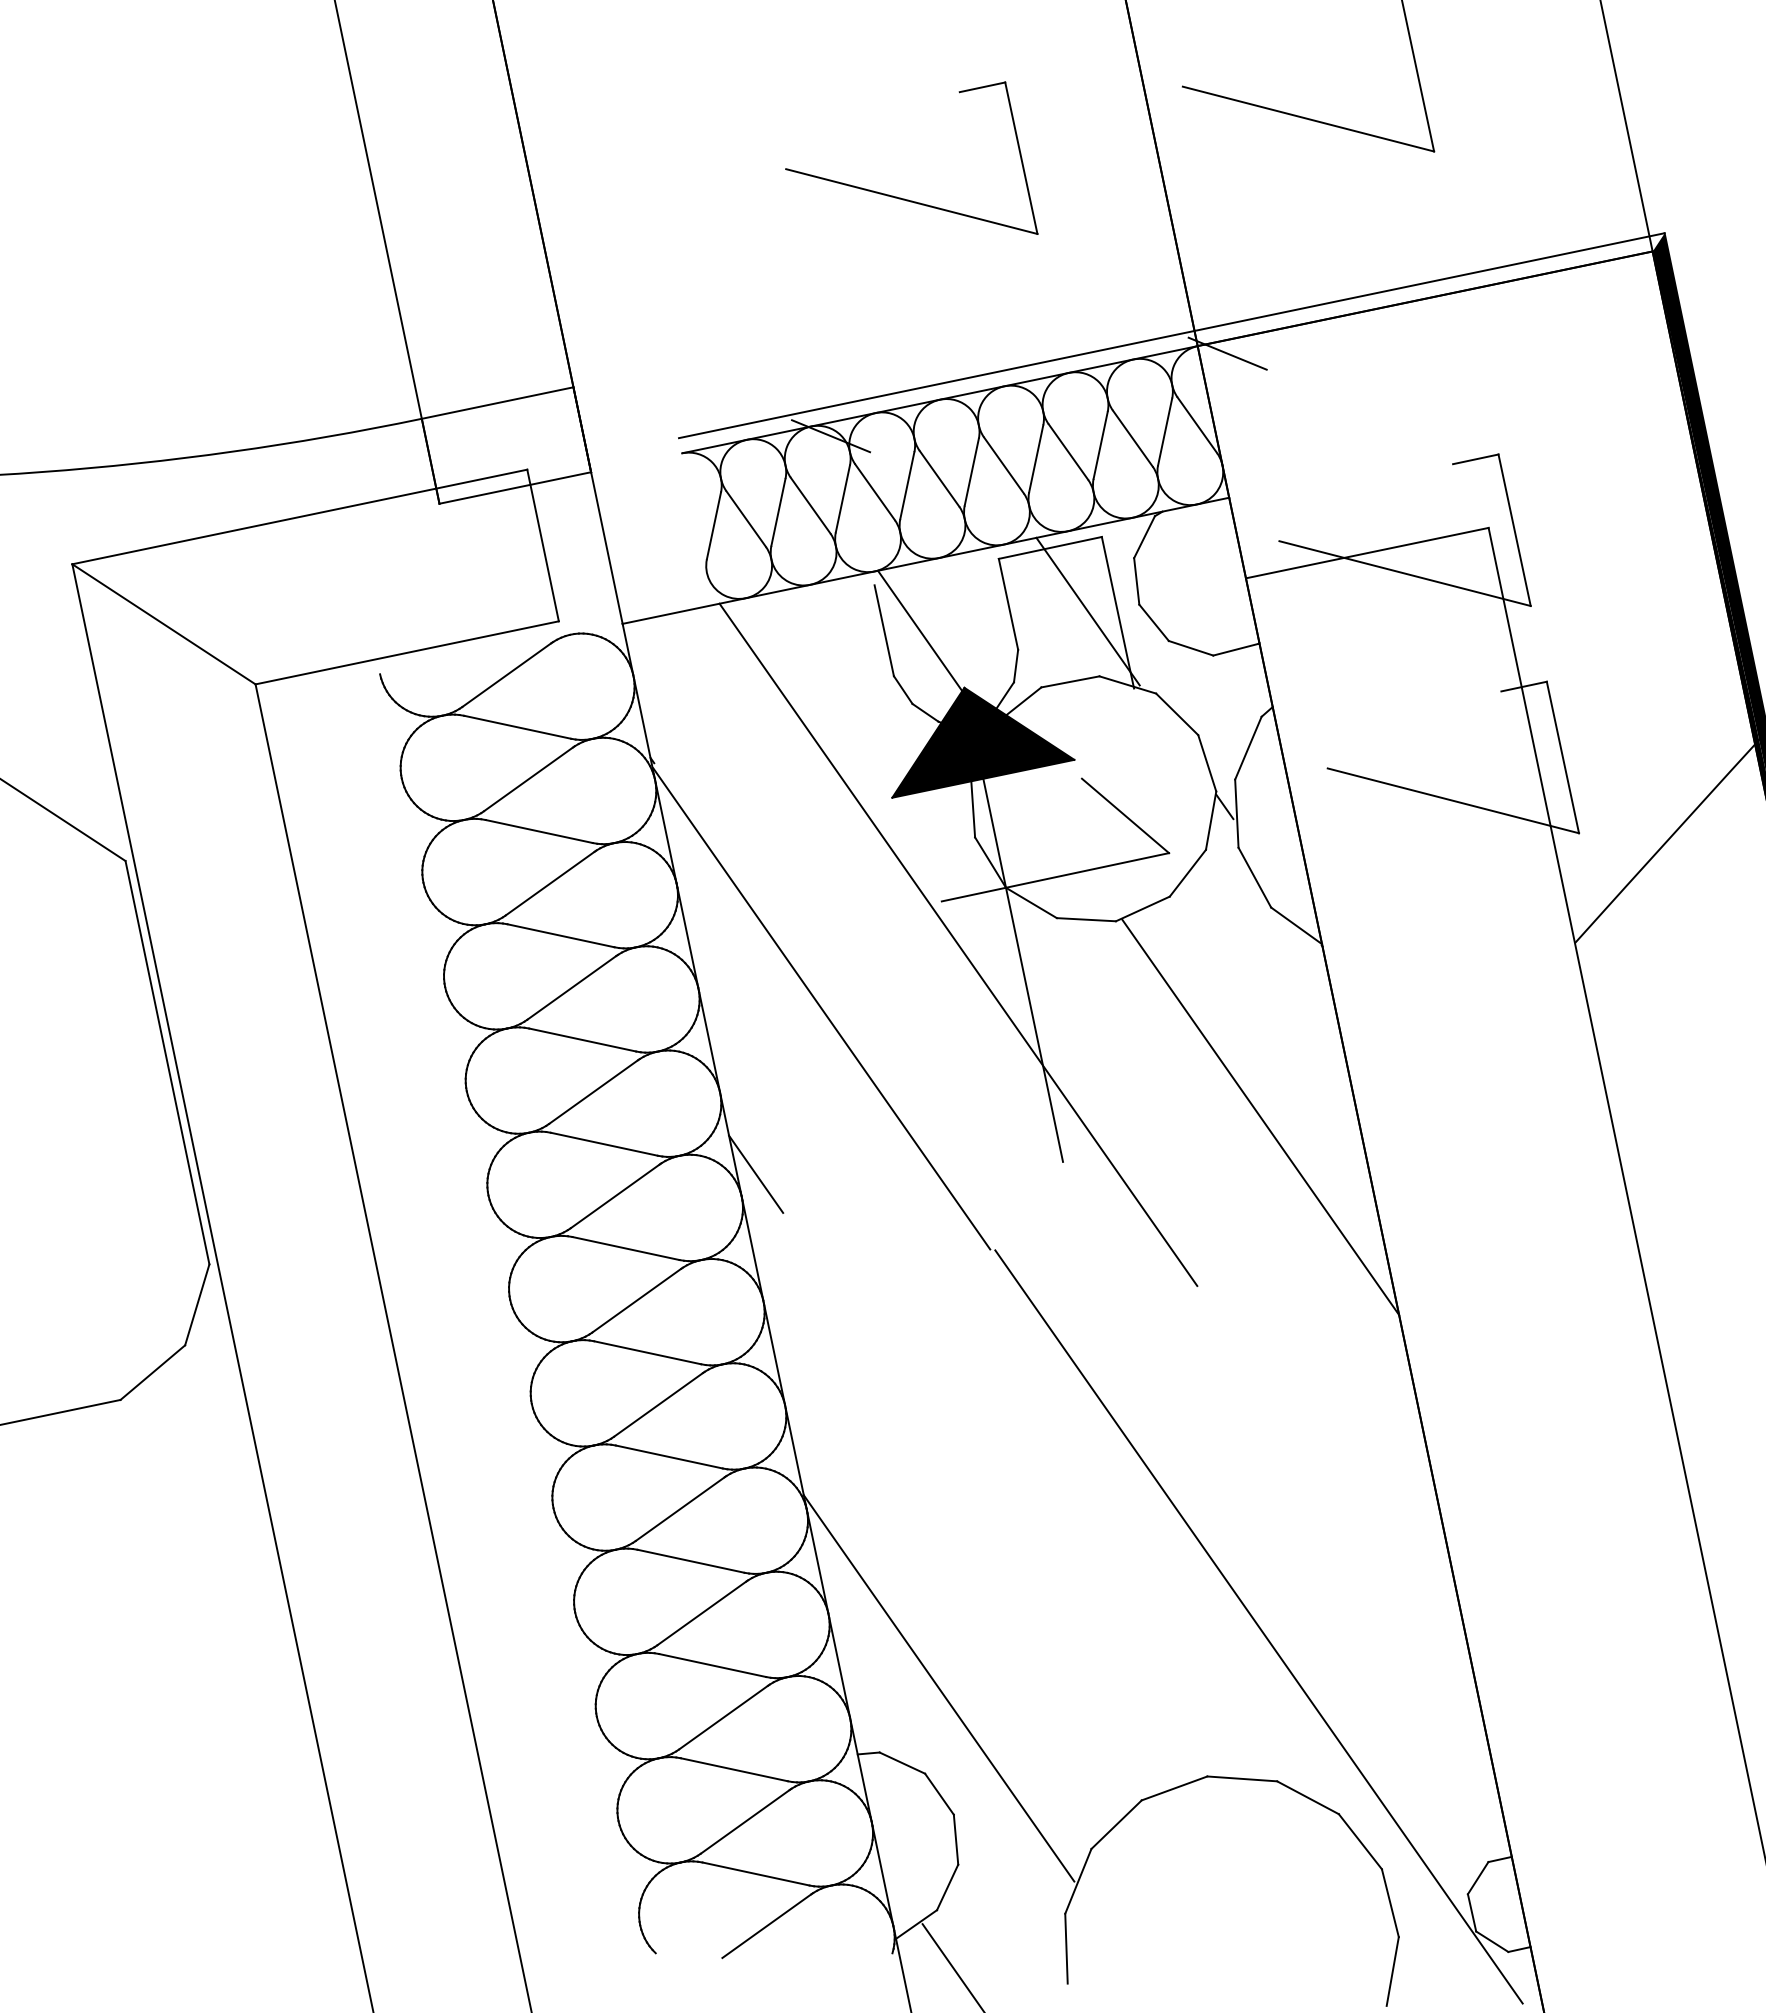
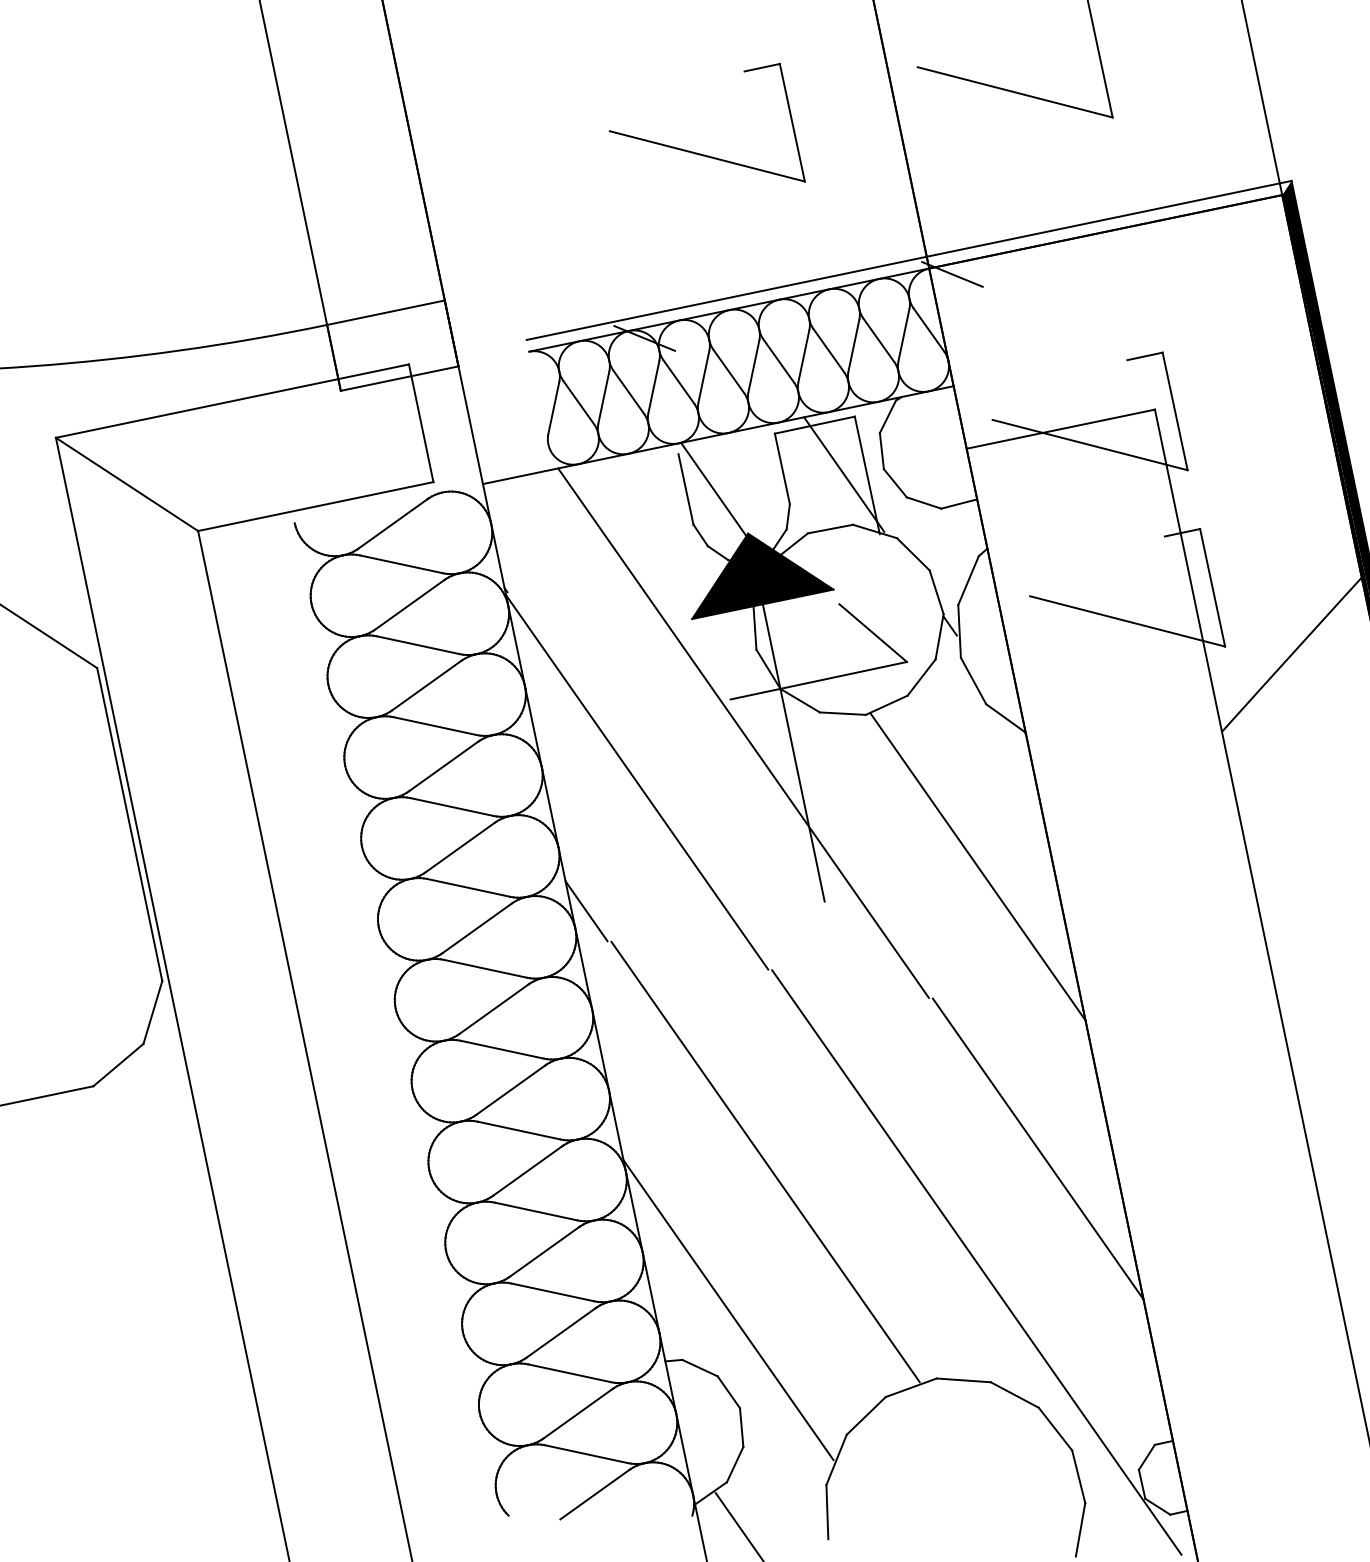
line: (1337, 1480) -> (1037, 1148), added
line: (986, 1497) -> (765, 1162), added

